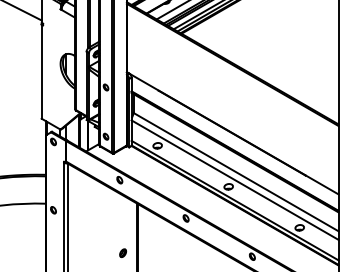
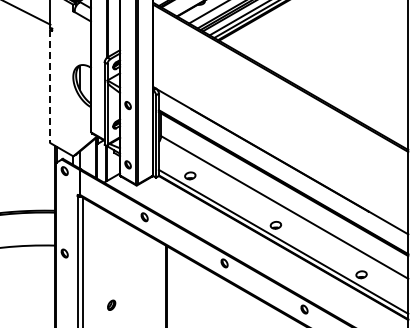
line: (41, 71) -> (50, 86), solid -> dashed
line: (234, 180) -> (283, 217), removed
part: (122, 252) -> (111, 304), moved

